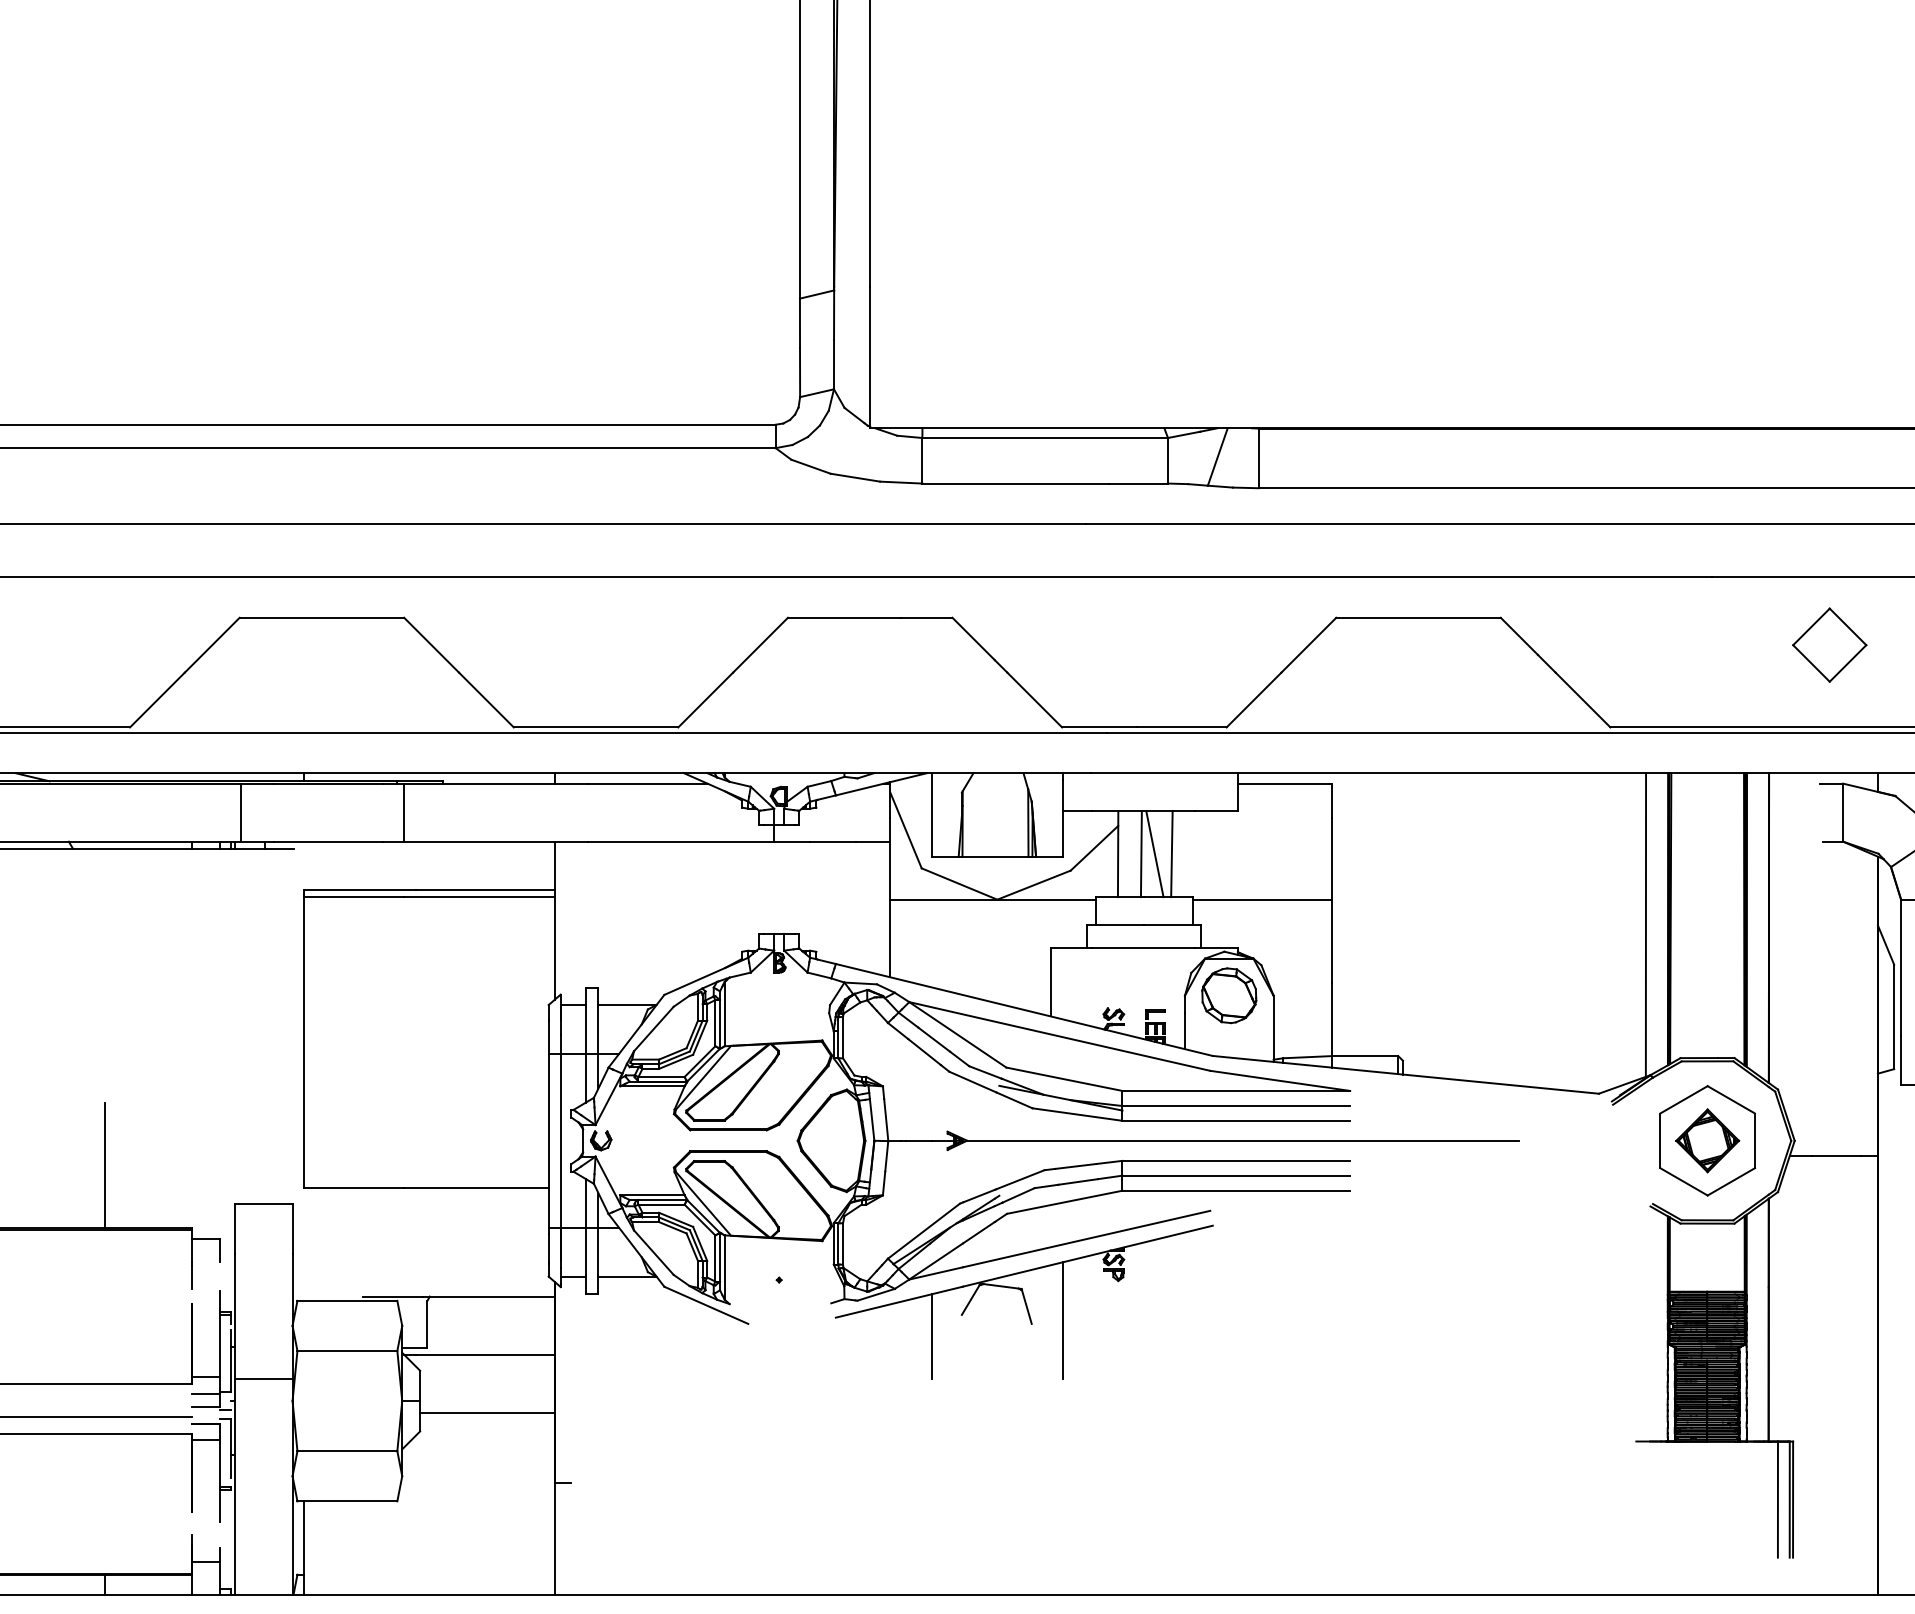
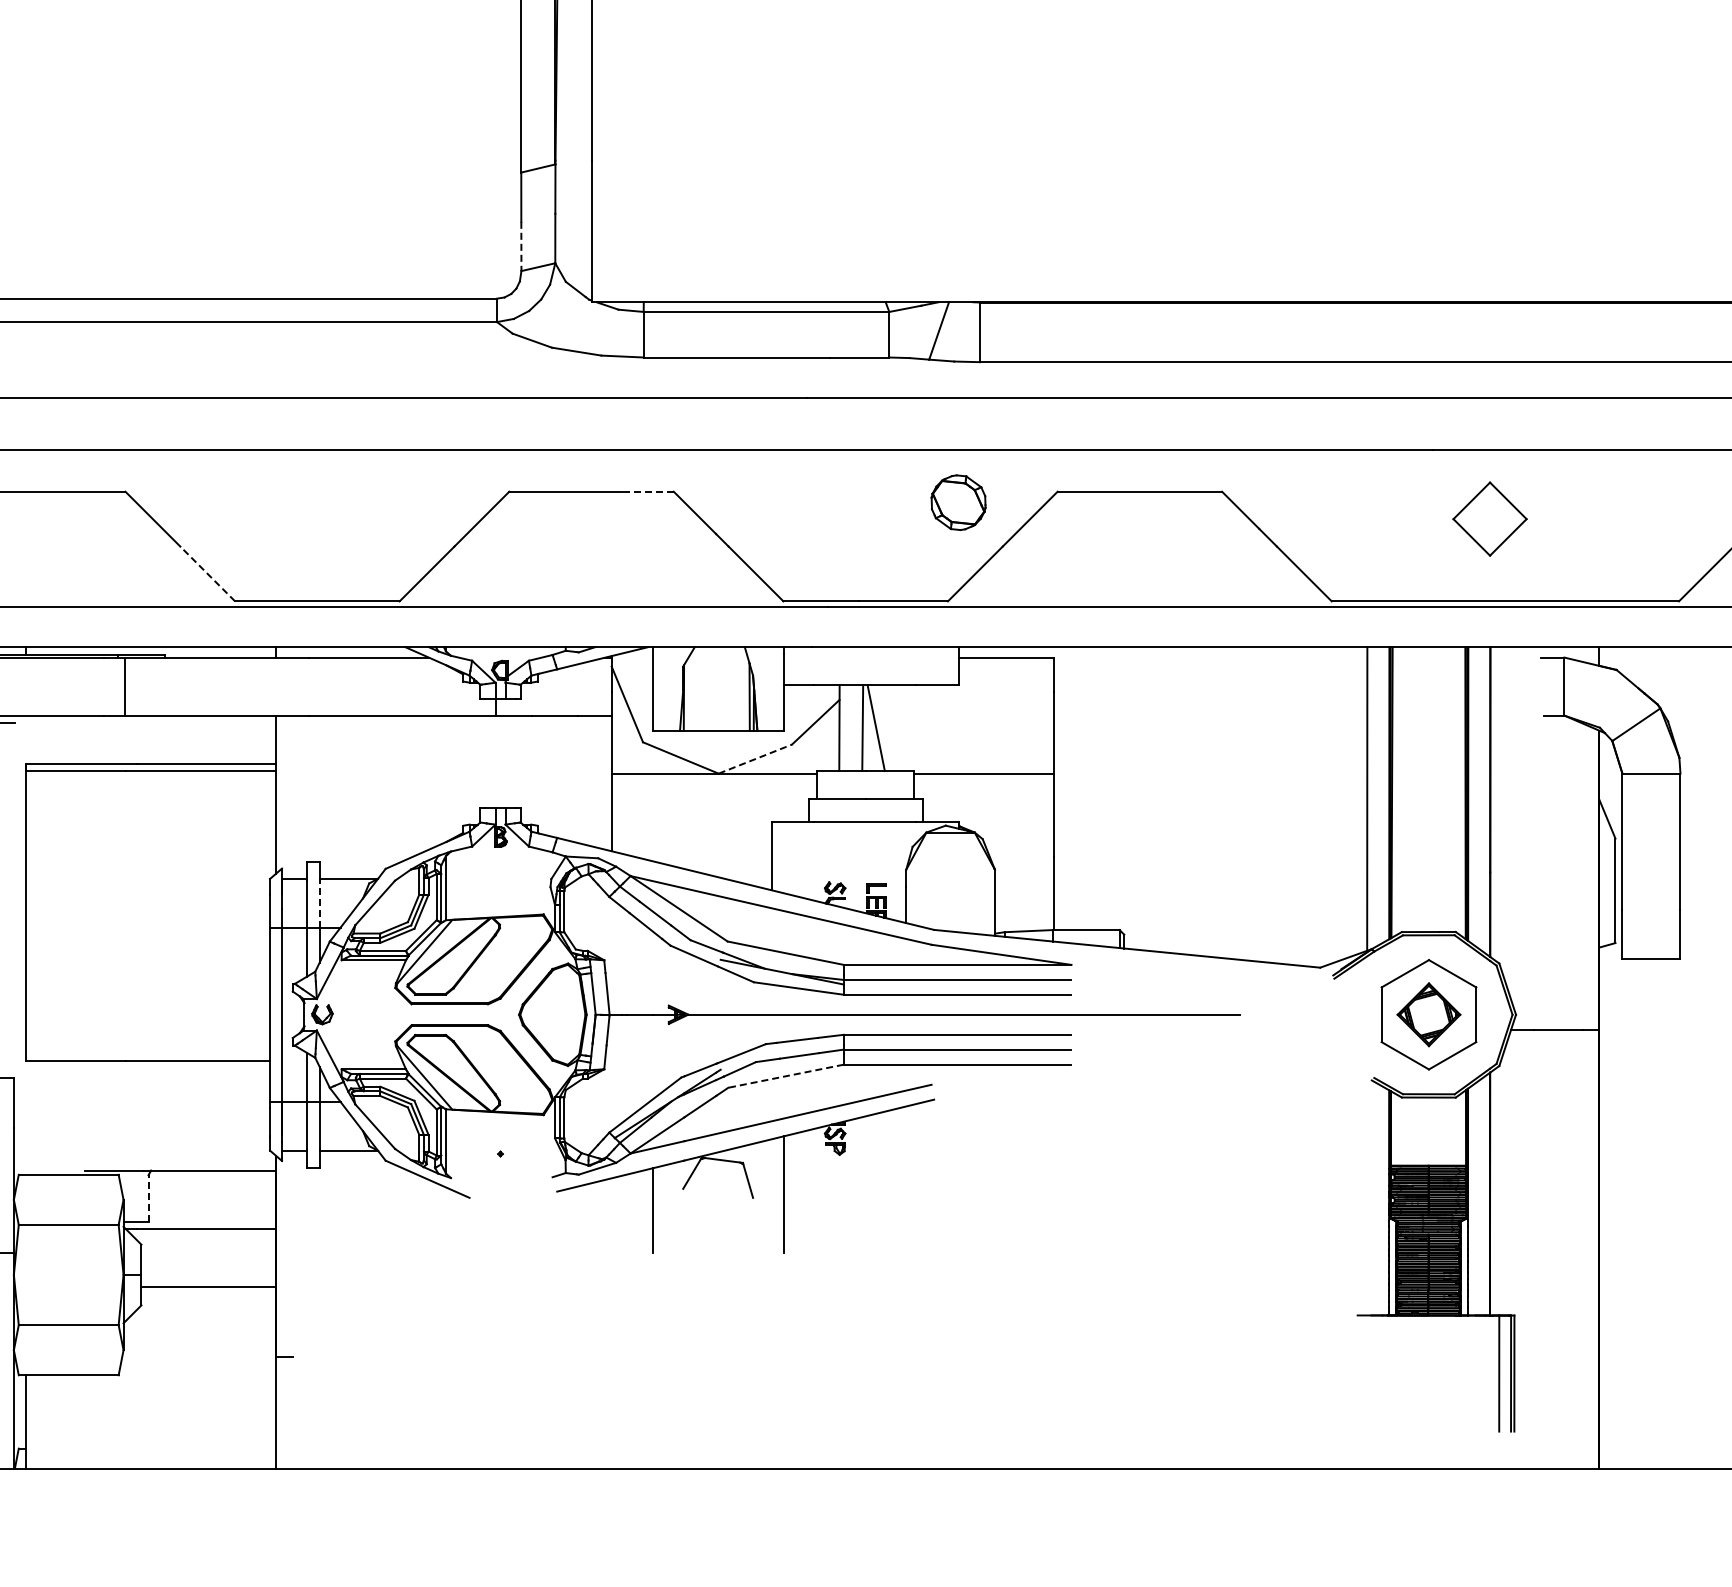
line: (800, 372) -> (521, 246), solid -> dashed
line: (926, 617) -> (647, 491), solid -> dashed
part: (1829, 644) -> (1489, 518), moved
line: (486, 700) -> (207, 574), solid -> dashed
line: (1171, 854) -> (892, 728), removed
line: (1034, 884) -> (755, 758), solid -> dashed
part: (1229, 995) -> (958, 502), moved
line: (598, 1029) -> (319, 903), solid -> dashed
line: (1064, 1202) -> (785, 1076), solid -> dashed
line: (427, 1323) -> (148, 1197), solid -> dashed

